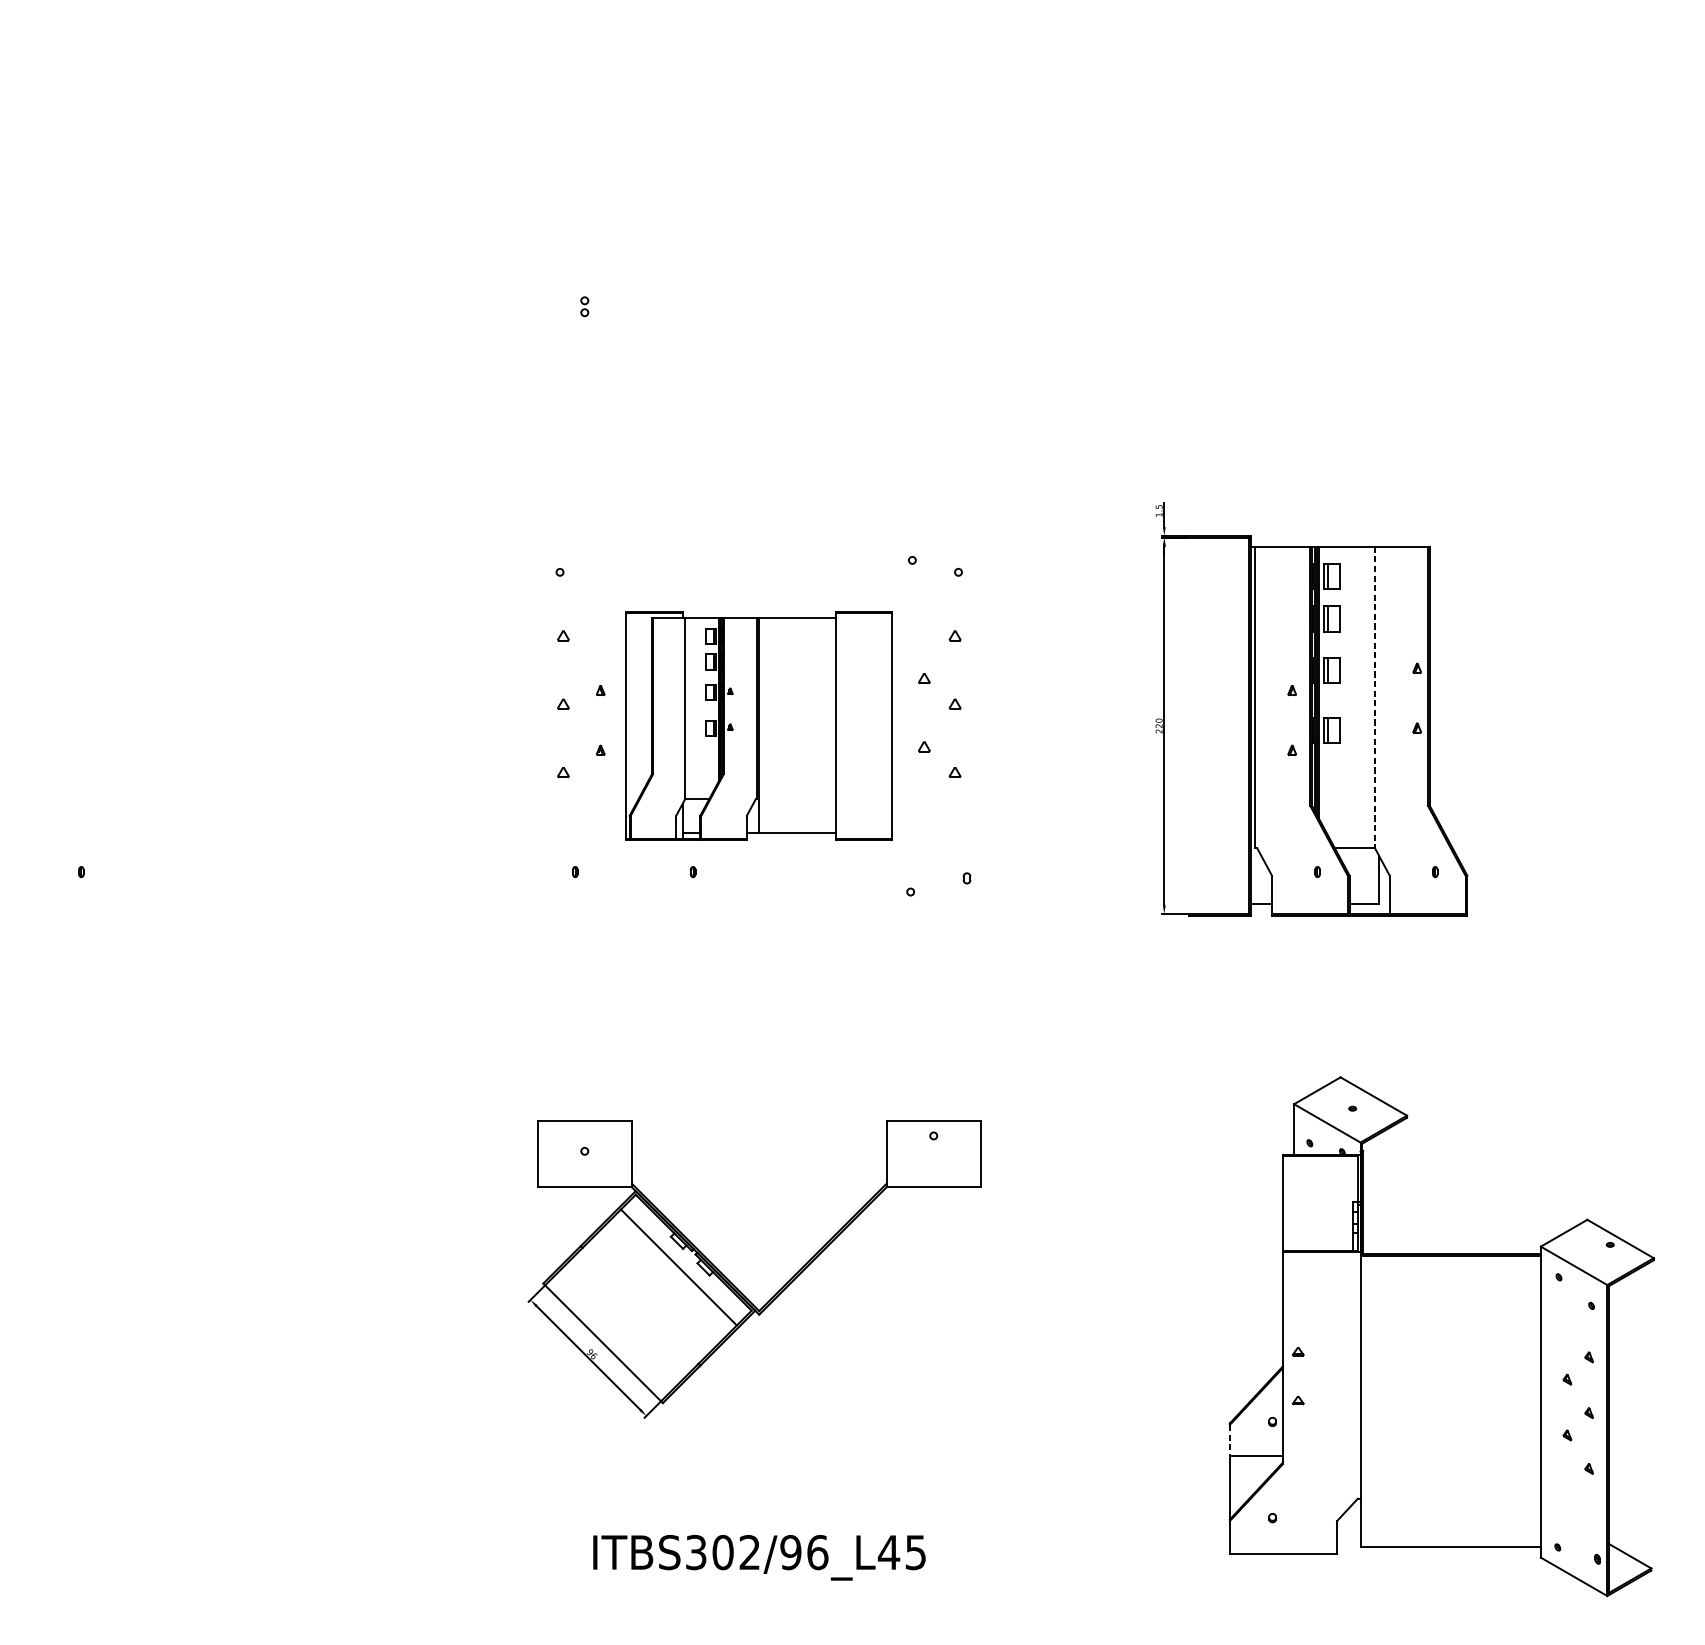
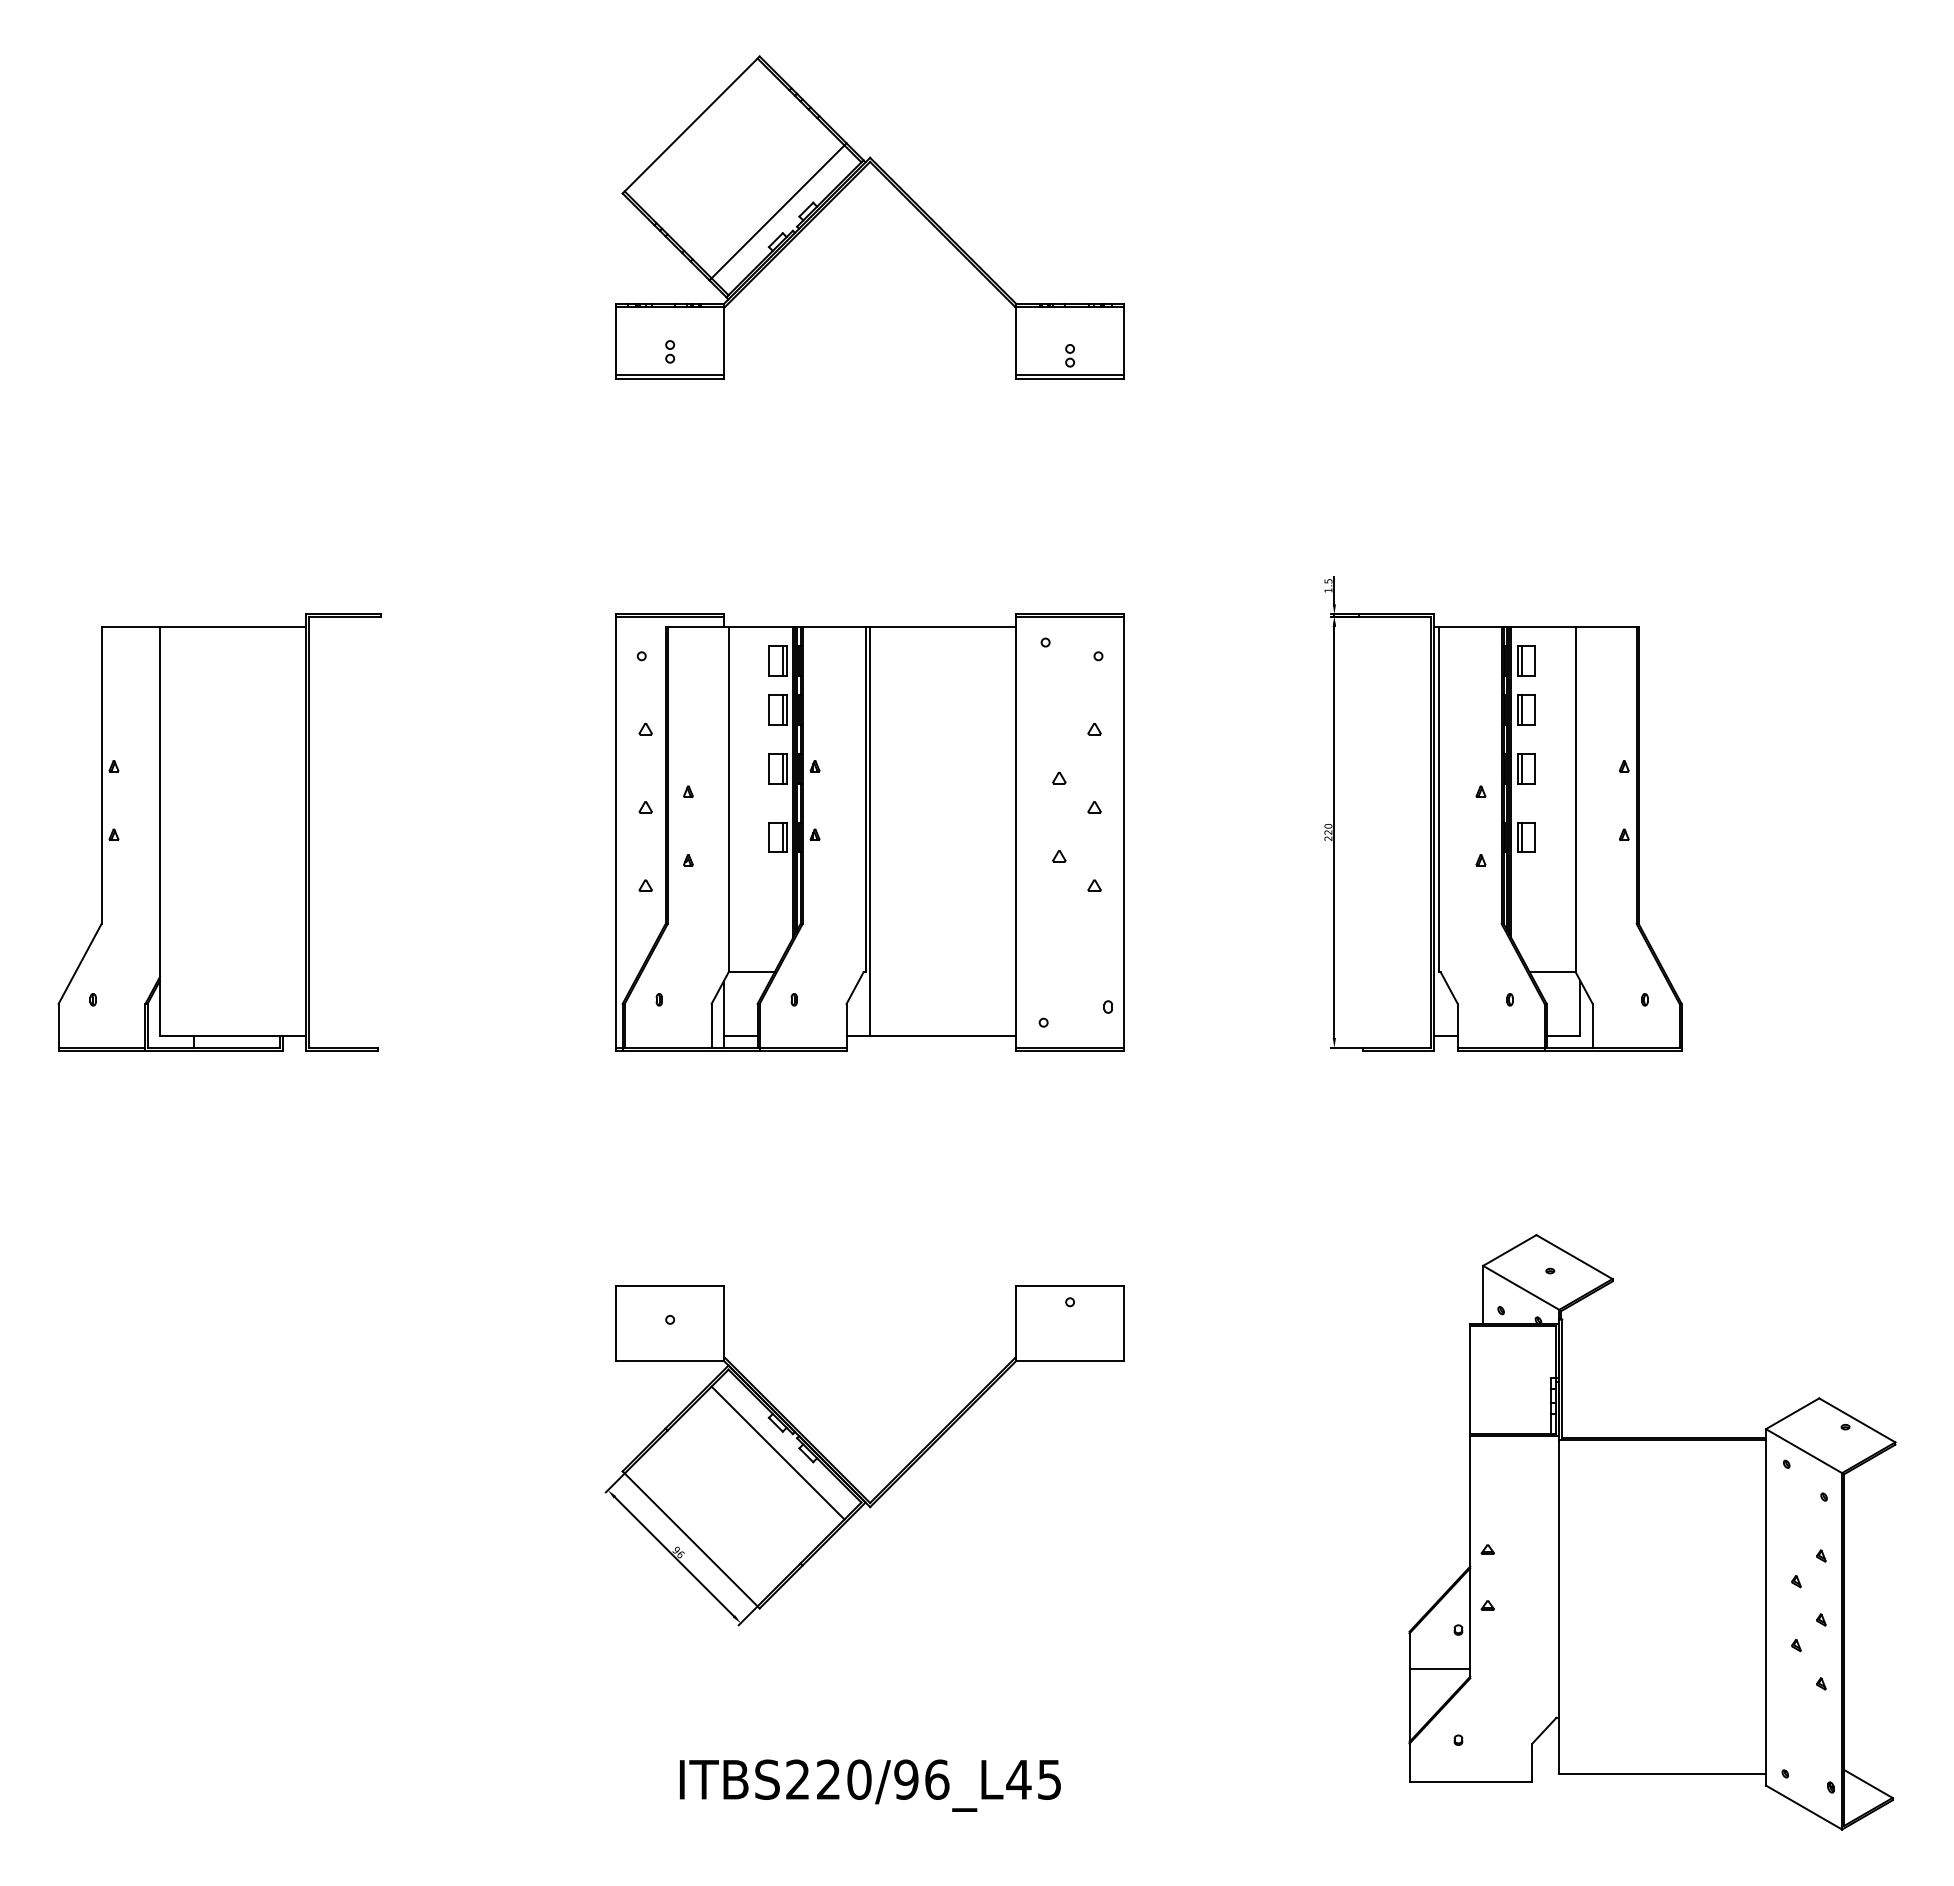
part: (735, 165) -> (842, 190), added
line: (1374, 697) -> (1575, 799), dashed -> solid
part: (191, 726) -> (219, 832), added
part: (758, 726) -> (869, 832), size x1.67
line: (1229, 1440) -> (1409, 1651), dashed -> solid
text: (722, 1552) -> (828, 1779), ITBS302/96_L45 -> ITBS220/96_L45

